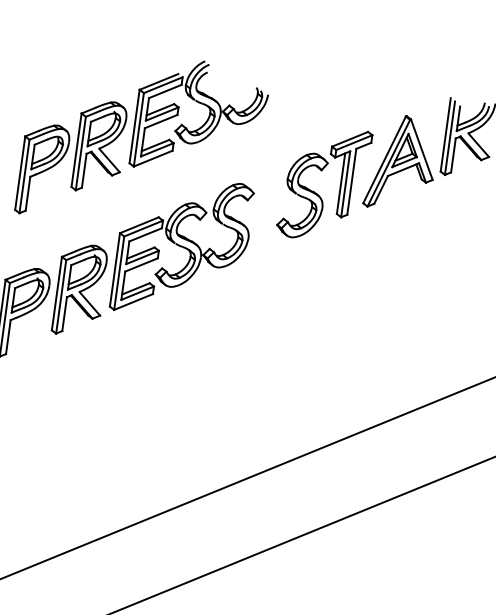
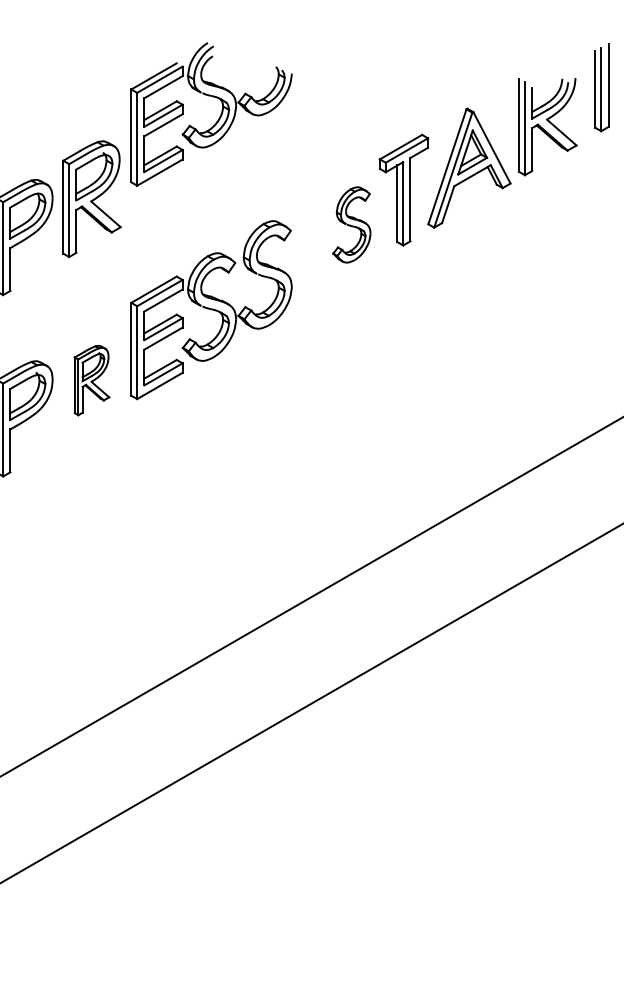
part: (205, 122) -> (218, 118), moved
part: (302, 195) -> (351, 224), size x0.7
part: (80, 290) -> (91, 380), size x0.6

